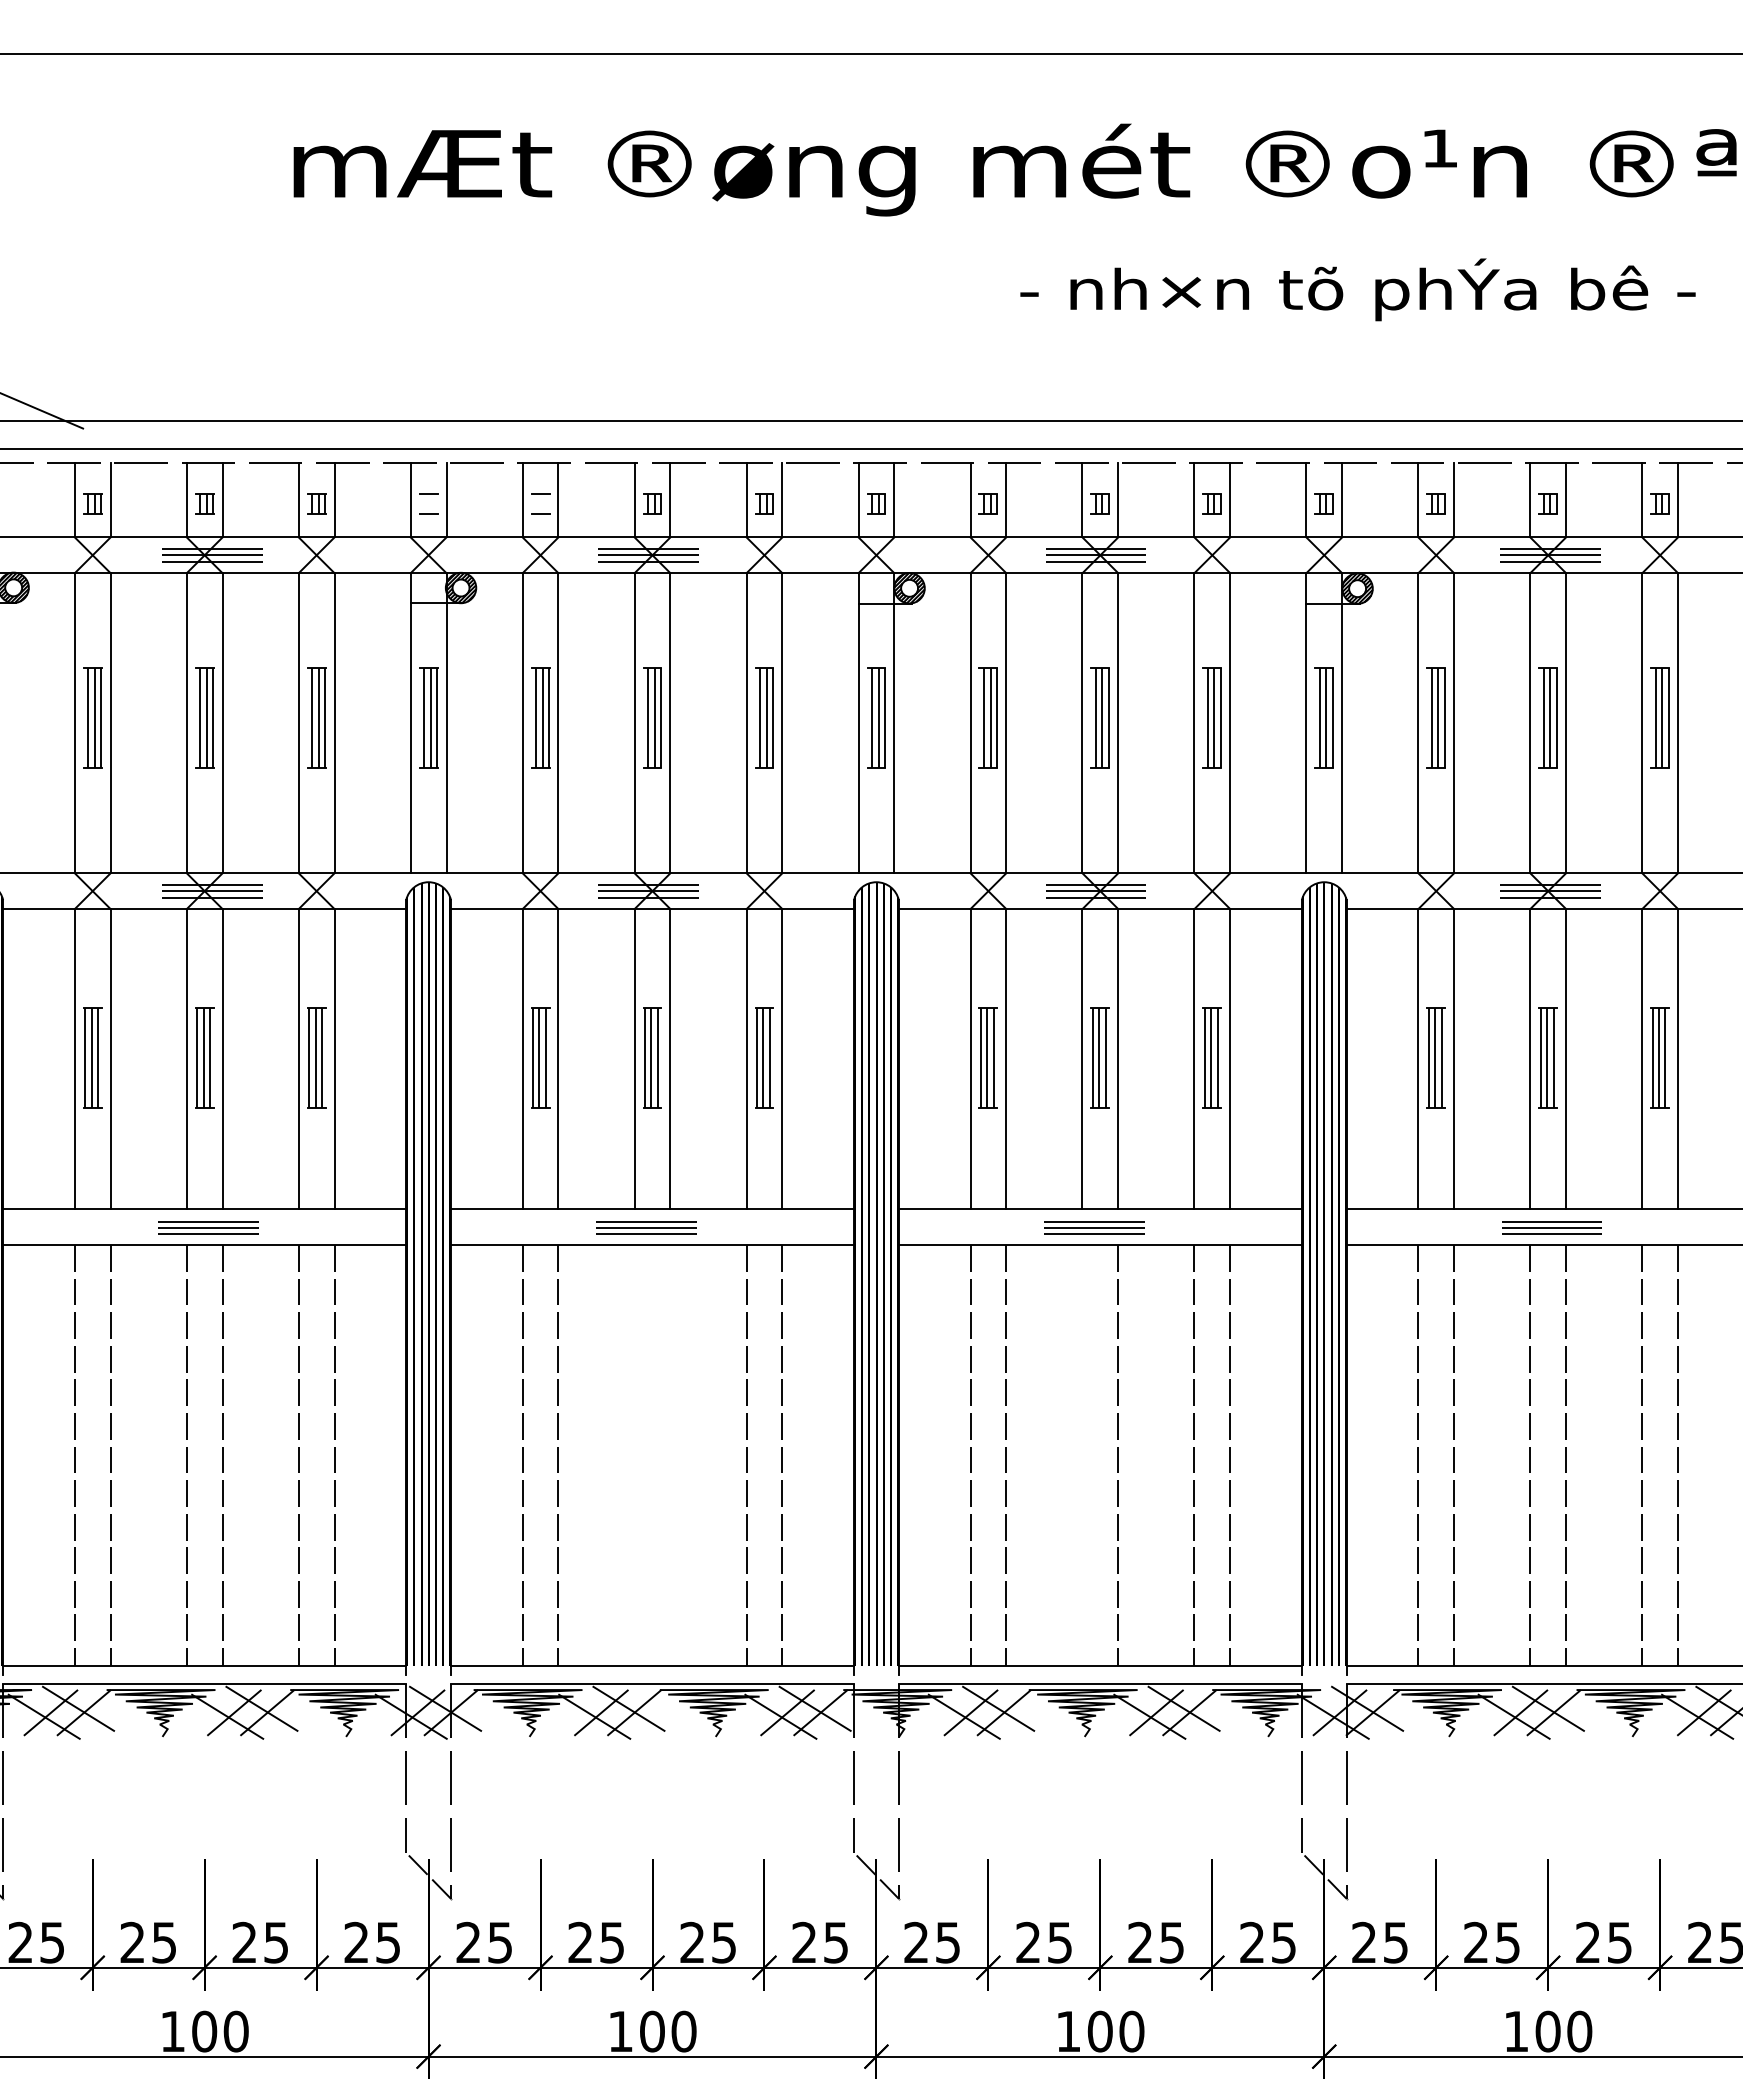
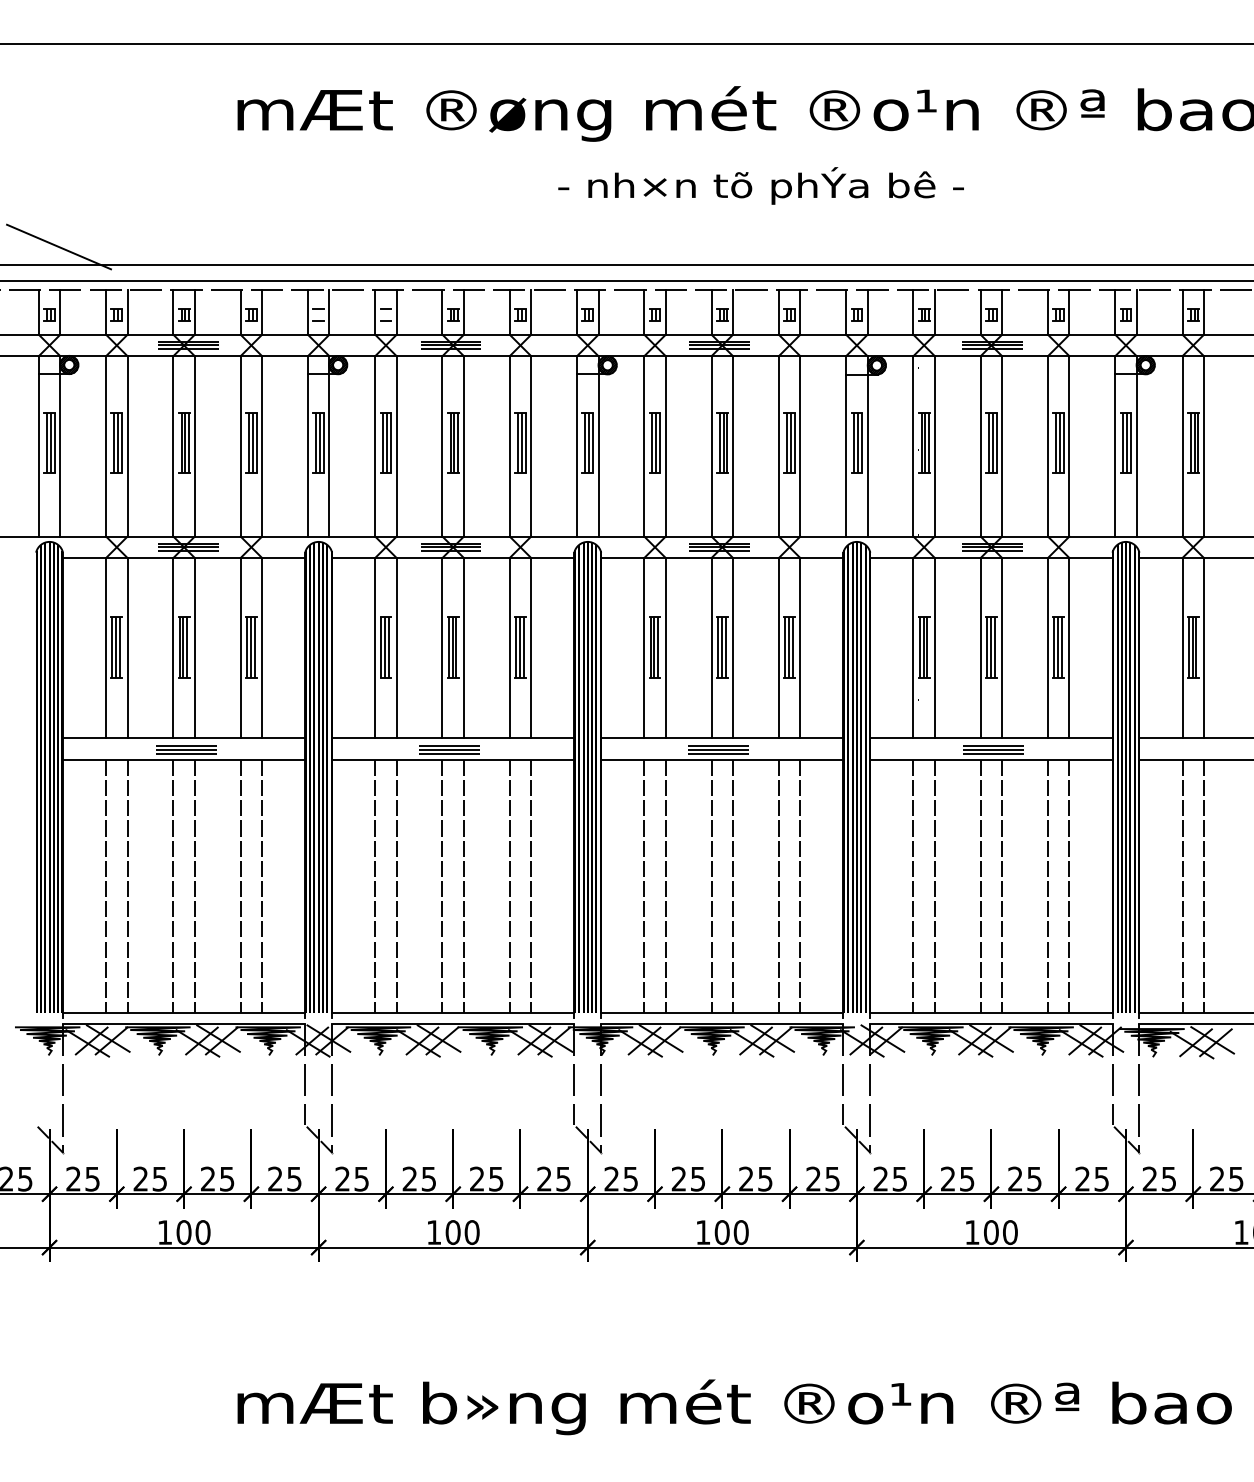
text: (1356, 289) -> (760, 185), moved
line: (634, 1454) -> (442, 885), added
line: (669, 1454) -> (463, 885), added
line: (1082, 1454) -> (711, 885), added

